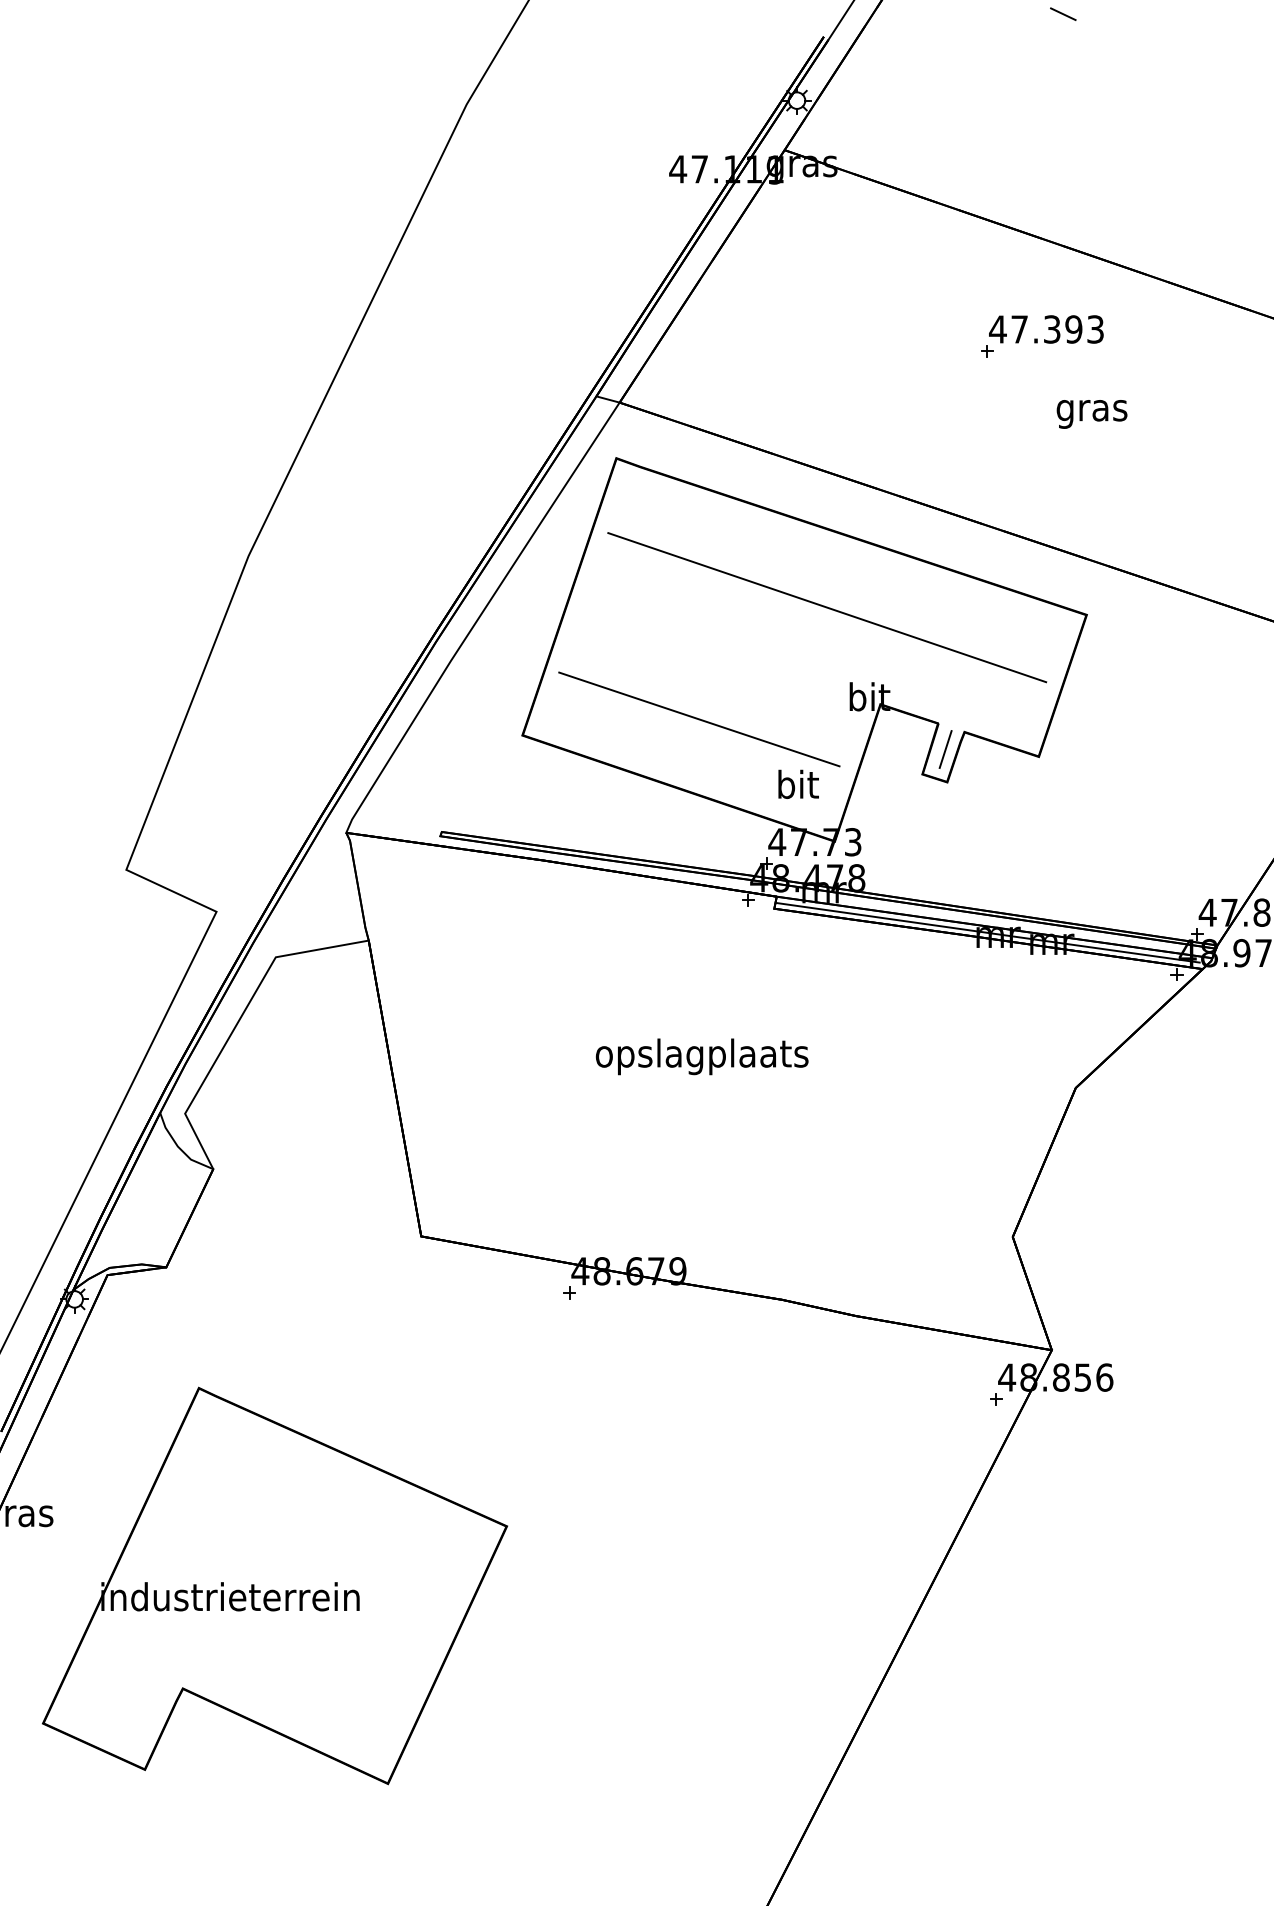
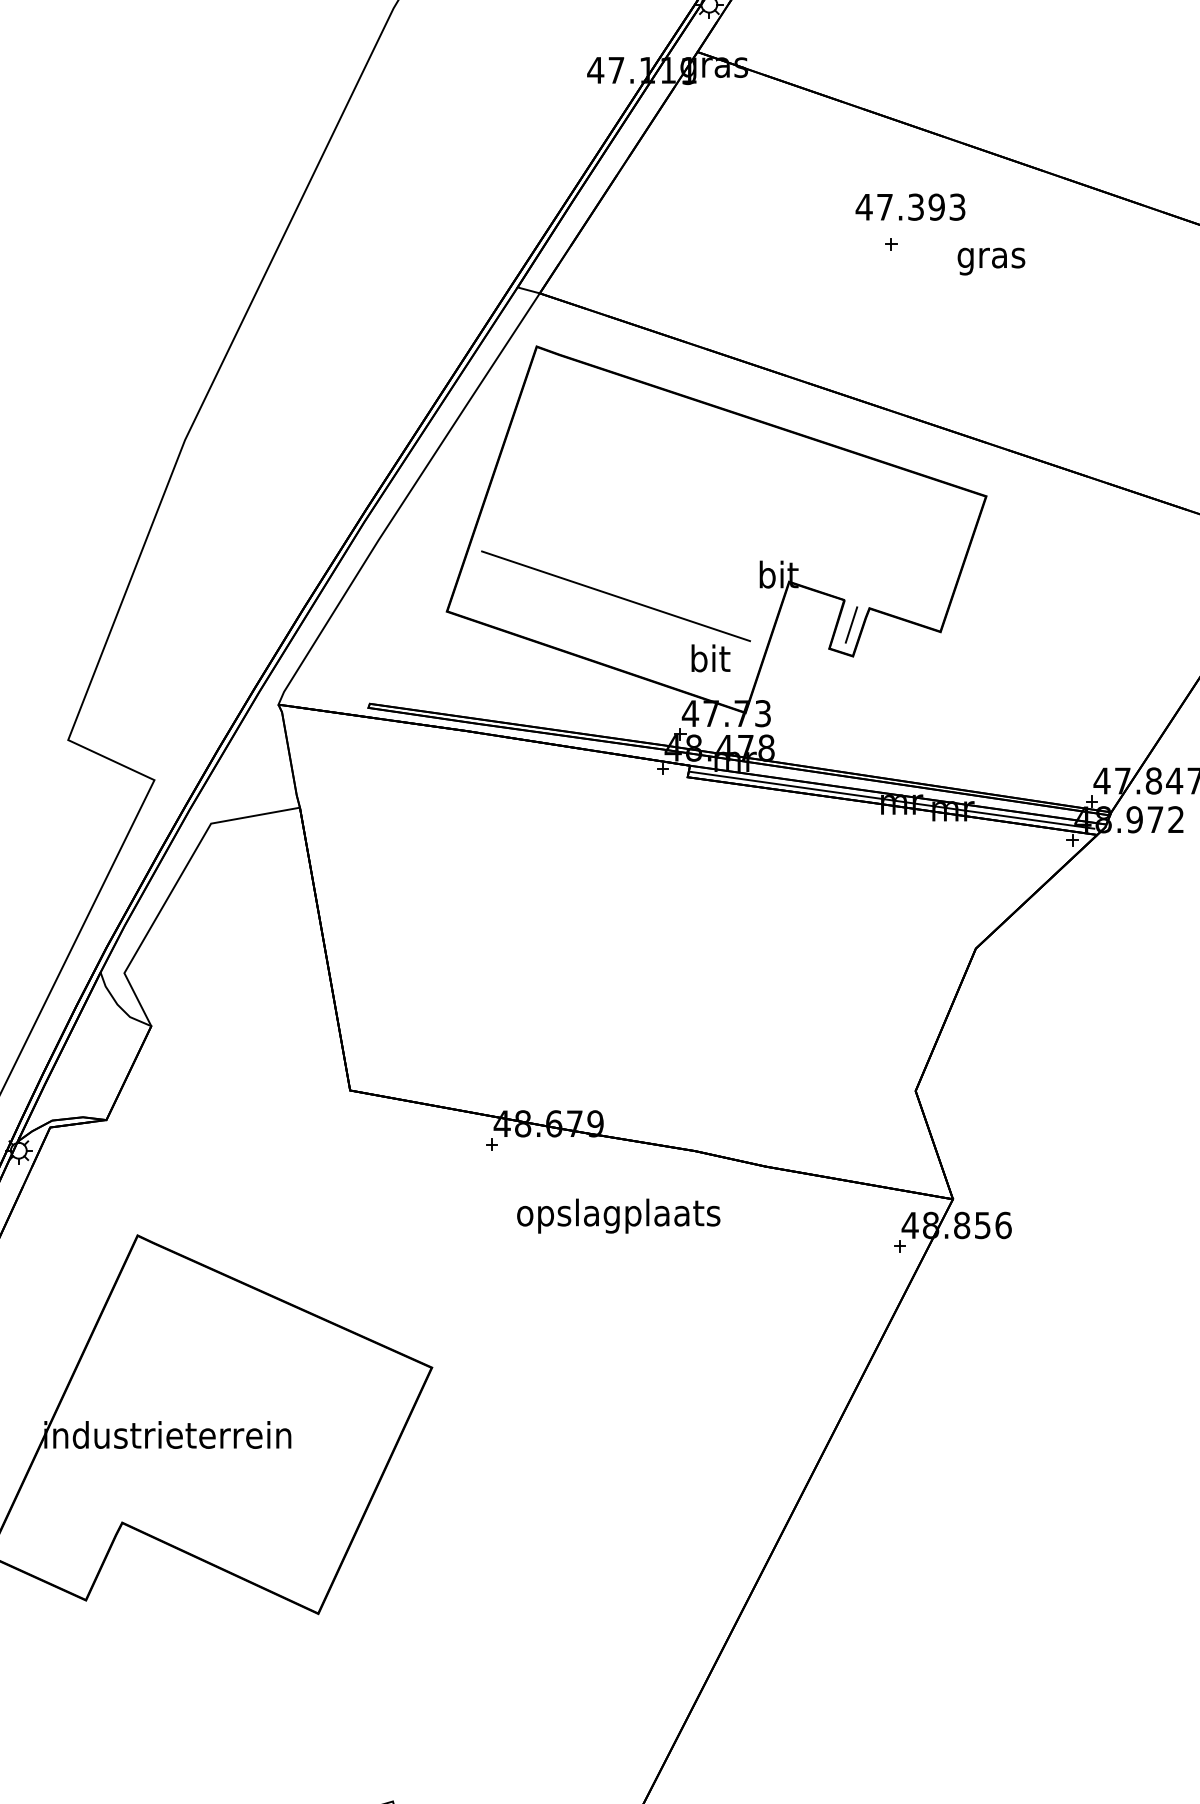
text: (1046, 329) -> (910, 207), moved
text: (1091, 414) -> (990, 261), moved
line: (827, 607) -> (738, 489), removed
text: (701, 1056) -> (618, 1215), moved

